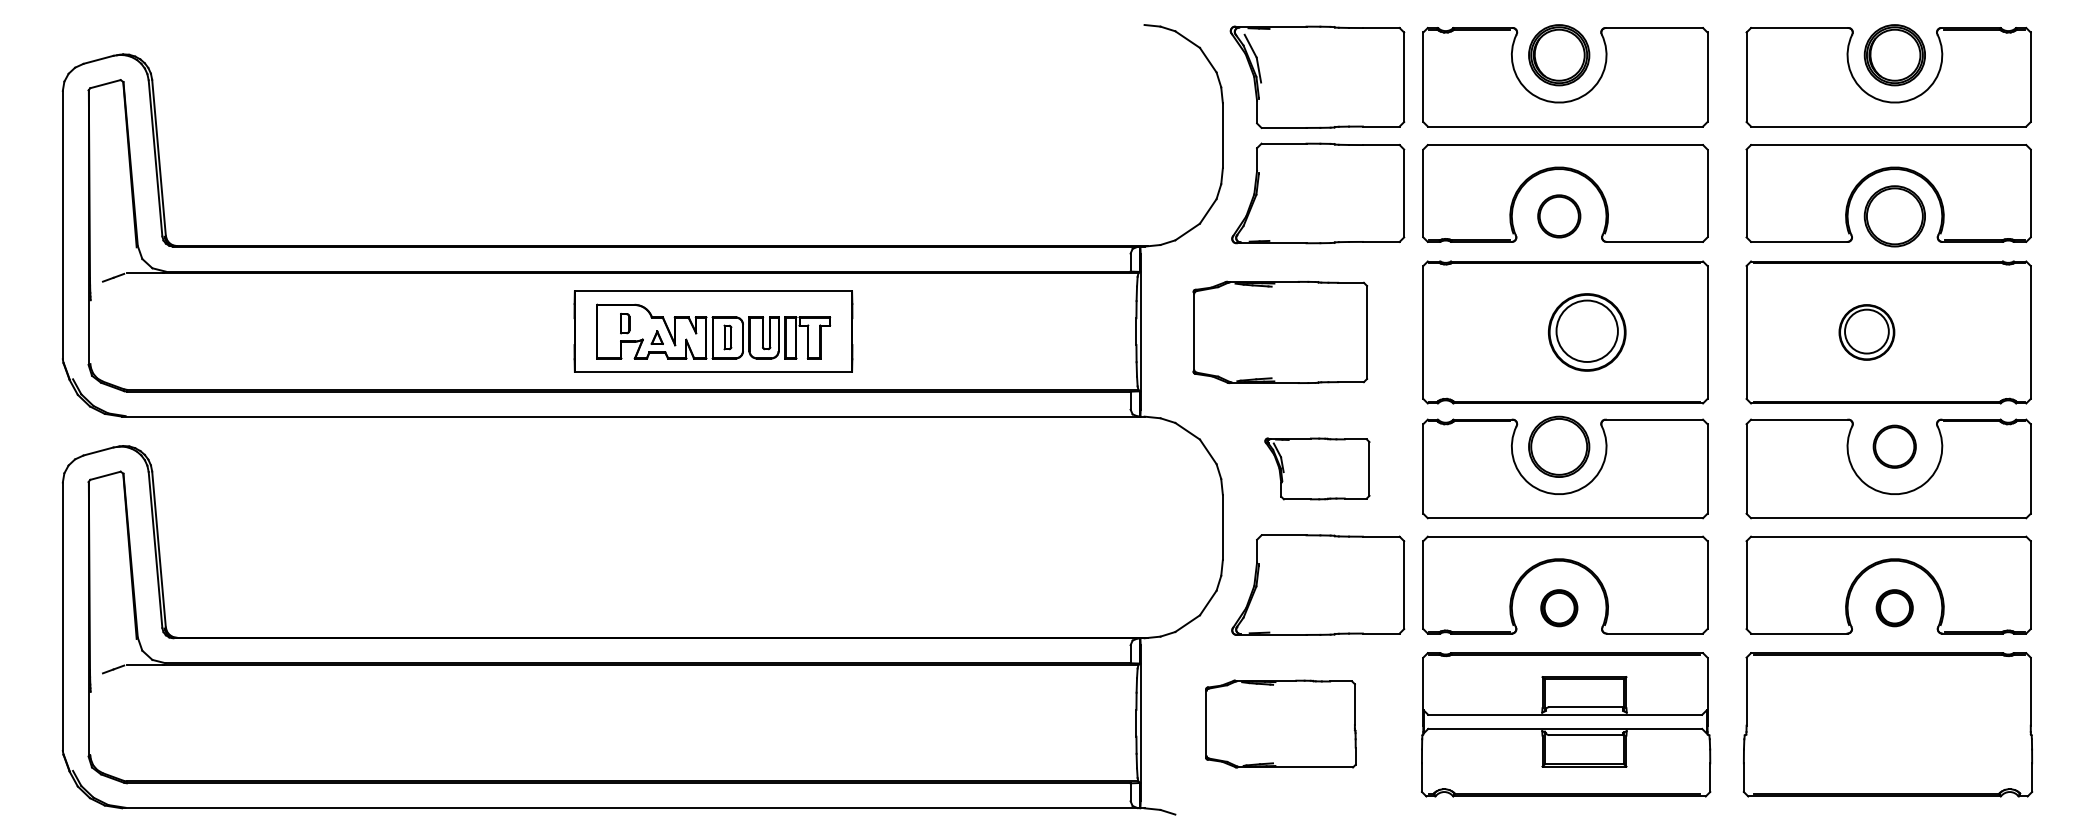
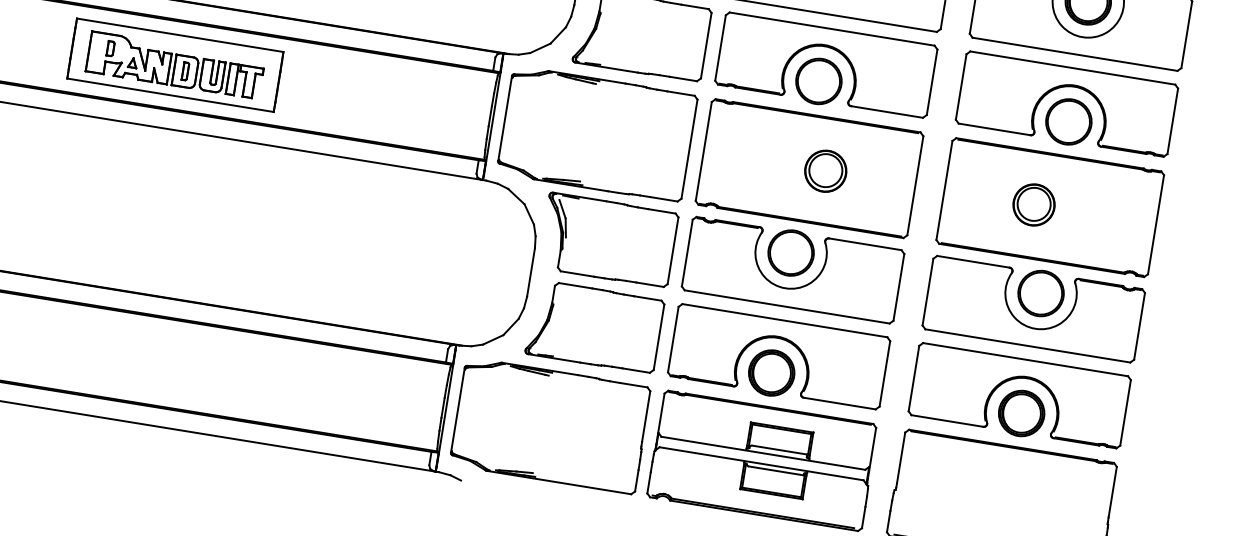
part: (1559, 216) -> (819, 81), size x1.43
part: (1280, 332) -> (597, 134), size x1.43
part: (1586, 332) -> (825, 171), size x0.71
part: (1894, 446) -> (1040, 293), size x1.43
part: (1317, 468) -> (608, 240), size x1.67
part: (1559, 608) -> (771, 373), size x1.67
part: (1894, 608) -> (1021, 413), size x1.67
part: (1280, 723) -> (550, 425), size x1.67

